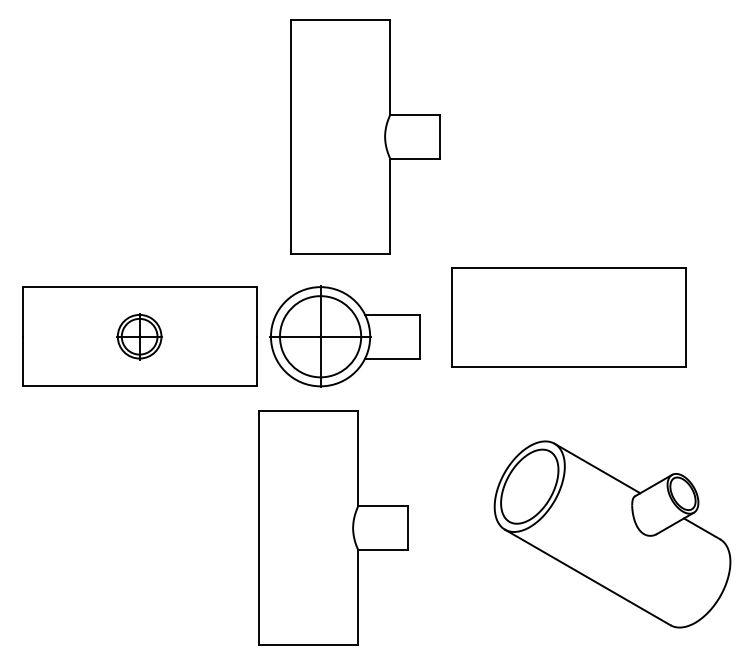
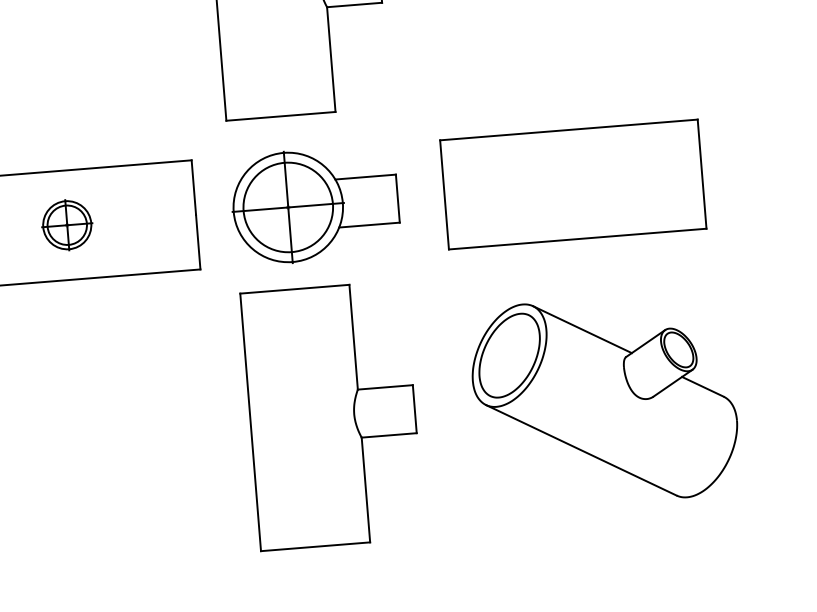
part: (568, 317) -> (573, 184), moved
part: (344, 336) -> (314, 205), moved
part: (333, 527) -> (332, 415), moved

